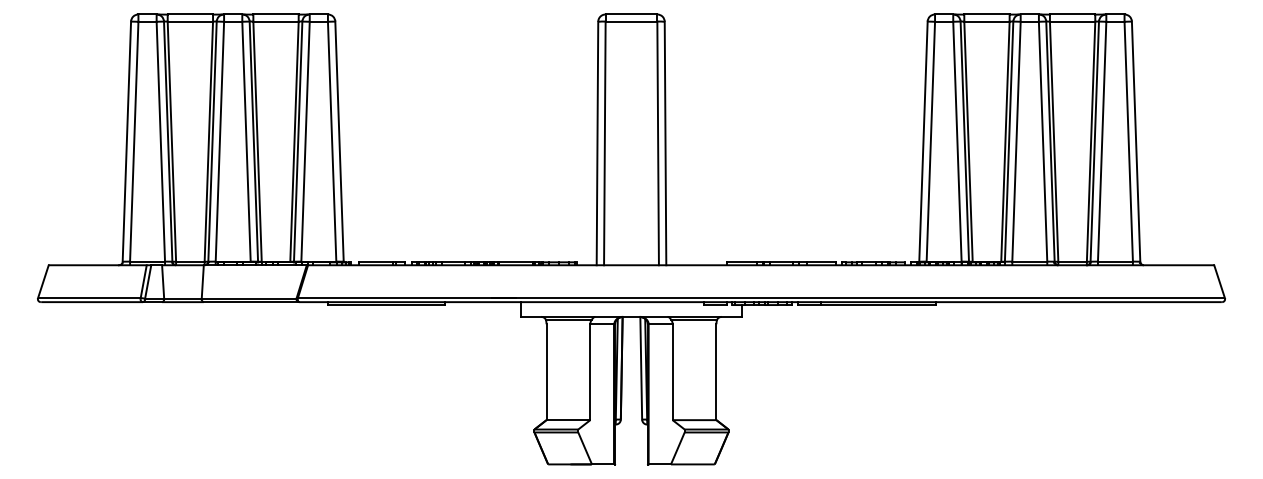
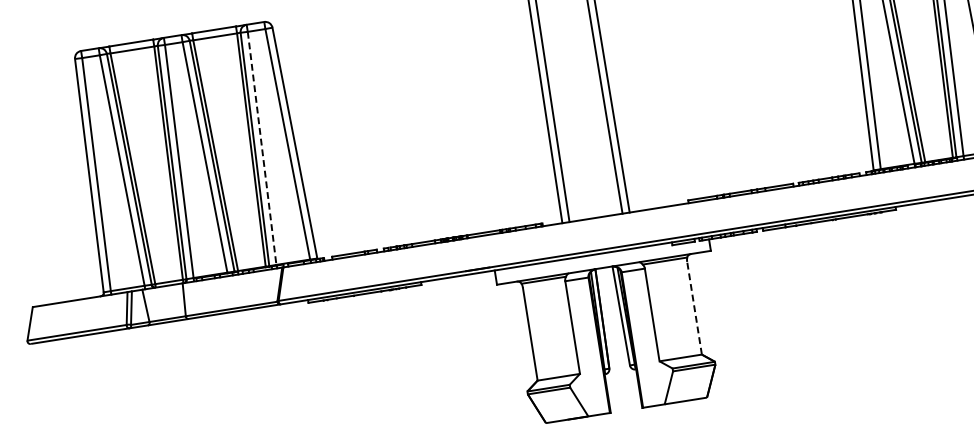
line: (305, 141) -> (262, 148), solid -> dashed
line: (716, 372) -> (694, 308), solid -> dashed

